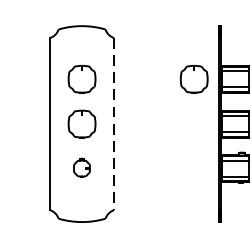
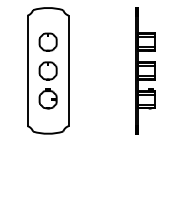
part: (193, 78) -> (119, 41), removed
line: (113, 125) -> (68, 71), dashed -> solid
part: (81, 167) -> (47, 98), size x1.67

